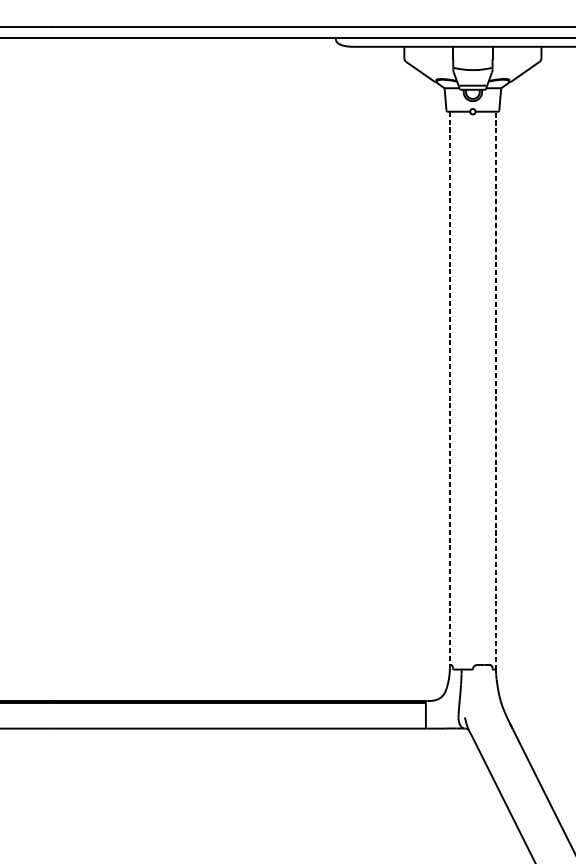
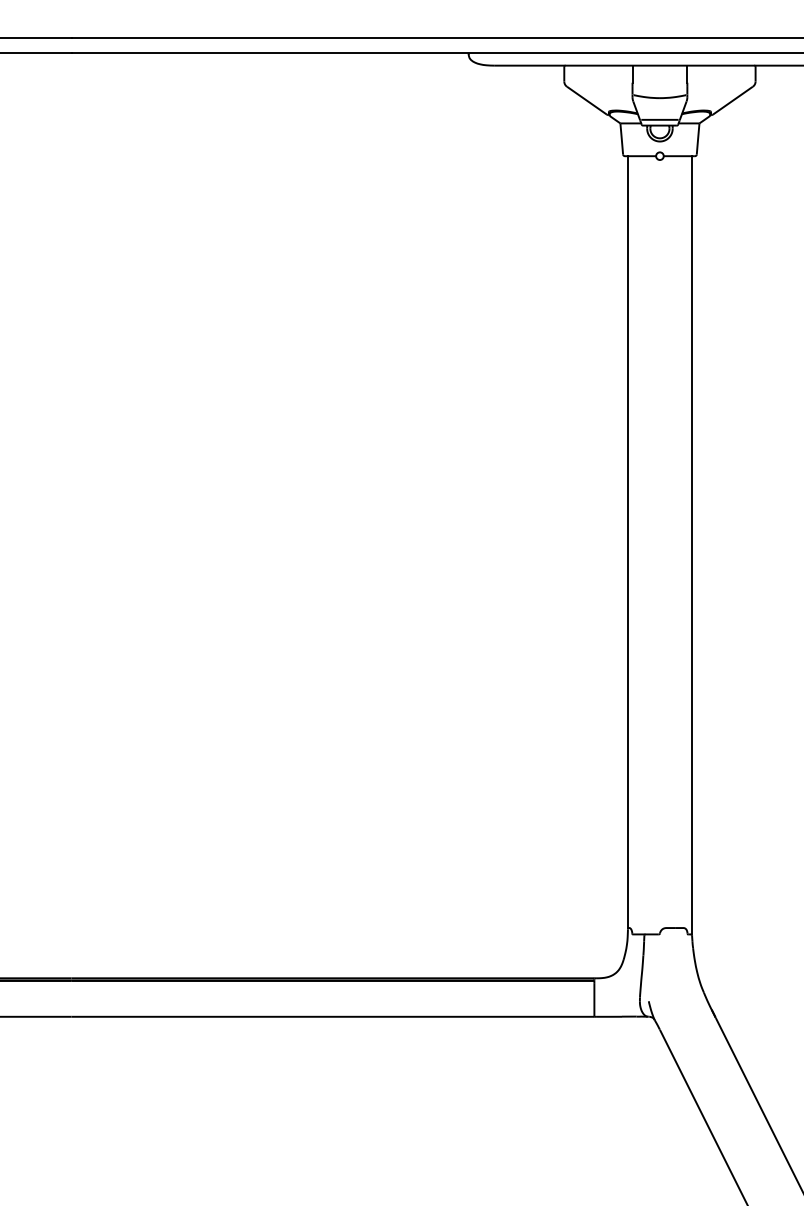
line: (450, 388) -> (628, 542), dashed -> solid
line: (495, 390) -> (691, 544), dashed -> solid

